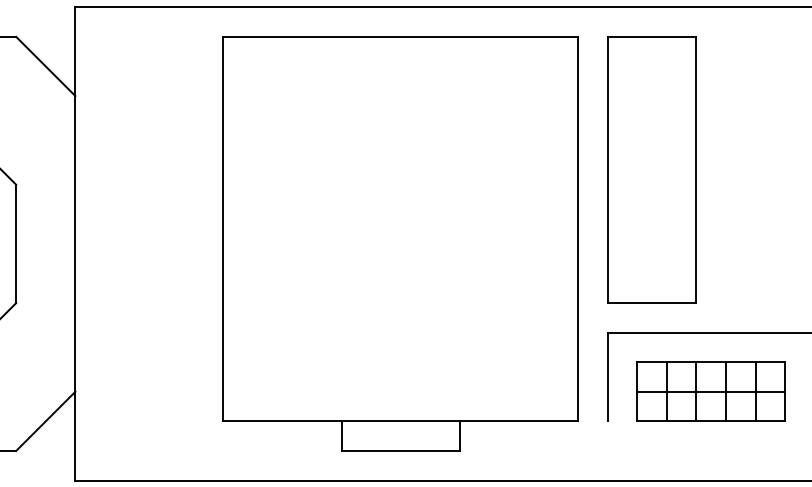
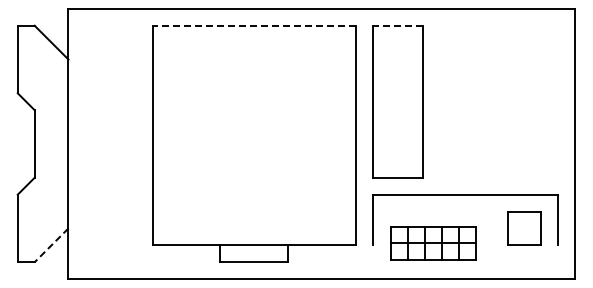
line: (399, 36) -> (253, 25), solid -> dashed
line: (651, 36) -> (397, 25), solid -> dashed
part: (710, 391) -> (433, 243), moved
line: (45, 421) -> (51, 245), solid -> dashed

